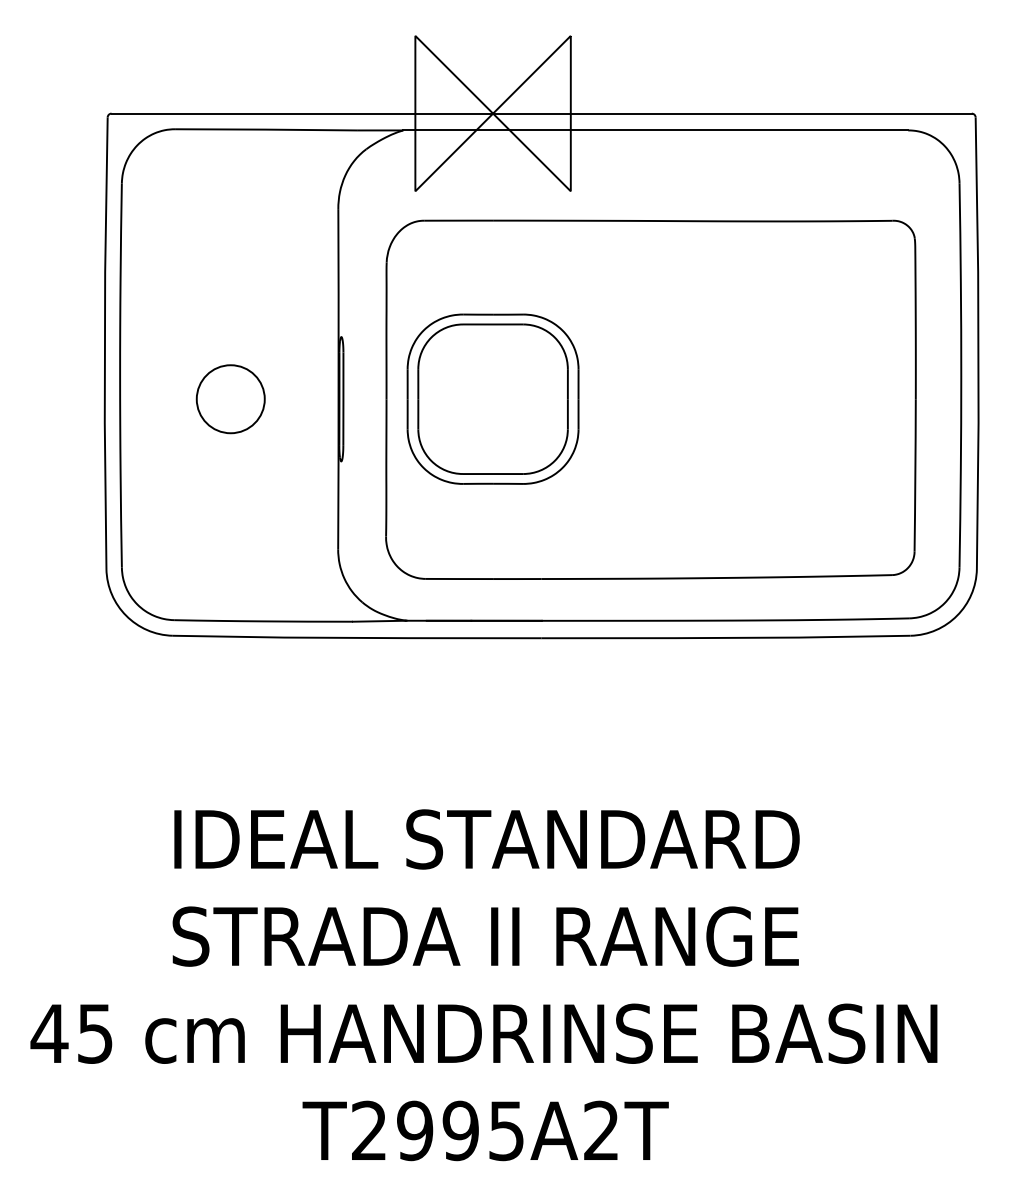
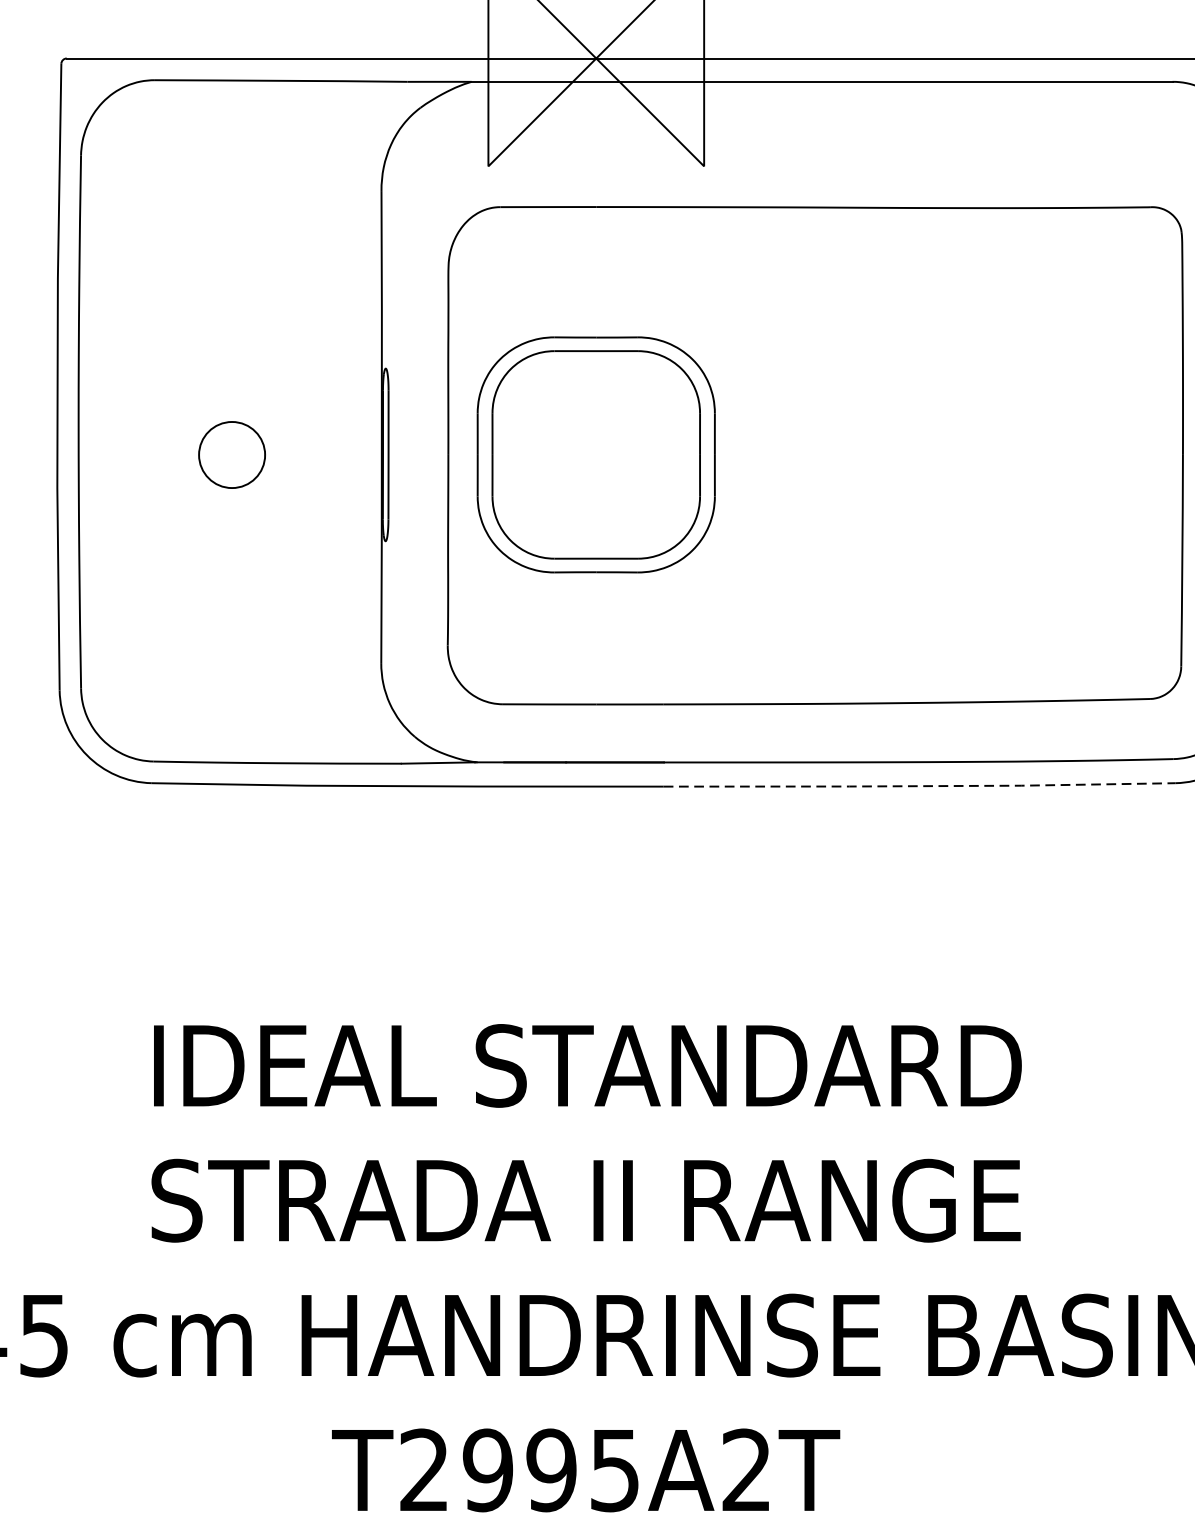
circle: (230, 399) -> (231, 455), size x0.7
line: (726, 637) -> (920, 785), solid -> dashed

